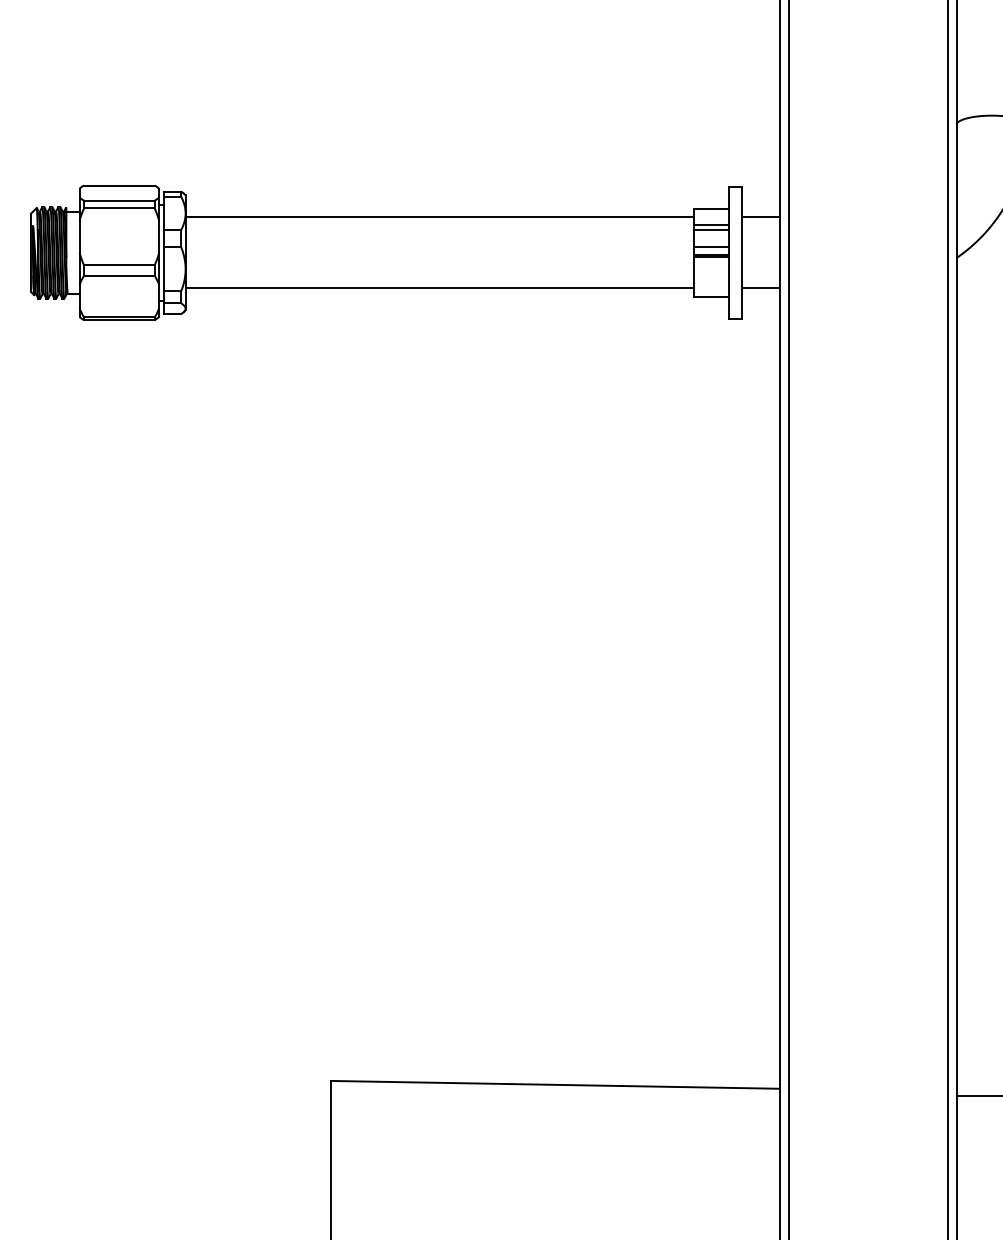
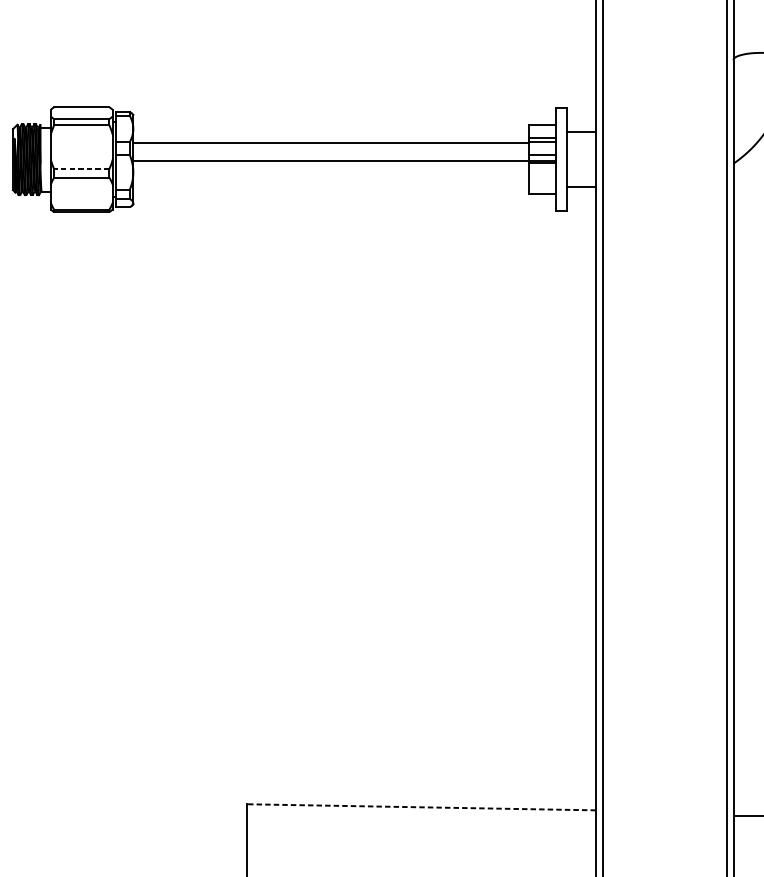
line: (439, 217) -> (330, 160), moved
line: (118, 265) -> (81, 169), solid -> dashed
line: (439, 288) -> (330, 143), moved
line: (555, 1084) -> (421, 807), solid -> dashed

